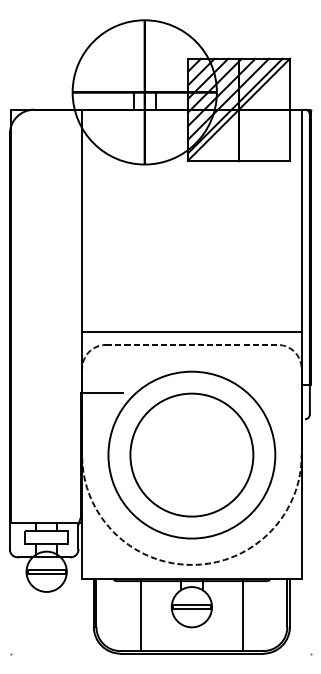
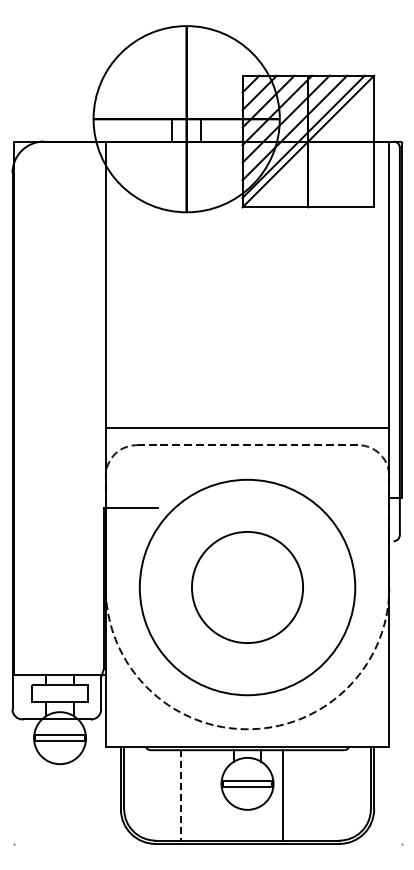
circle: (191, 455) -> (247, 587), size x0.7
line: (140, 616) -> (181, 795), solid -> dashed
line: (242, 616) -> (282, 795), moved

